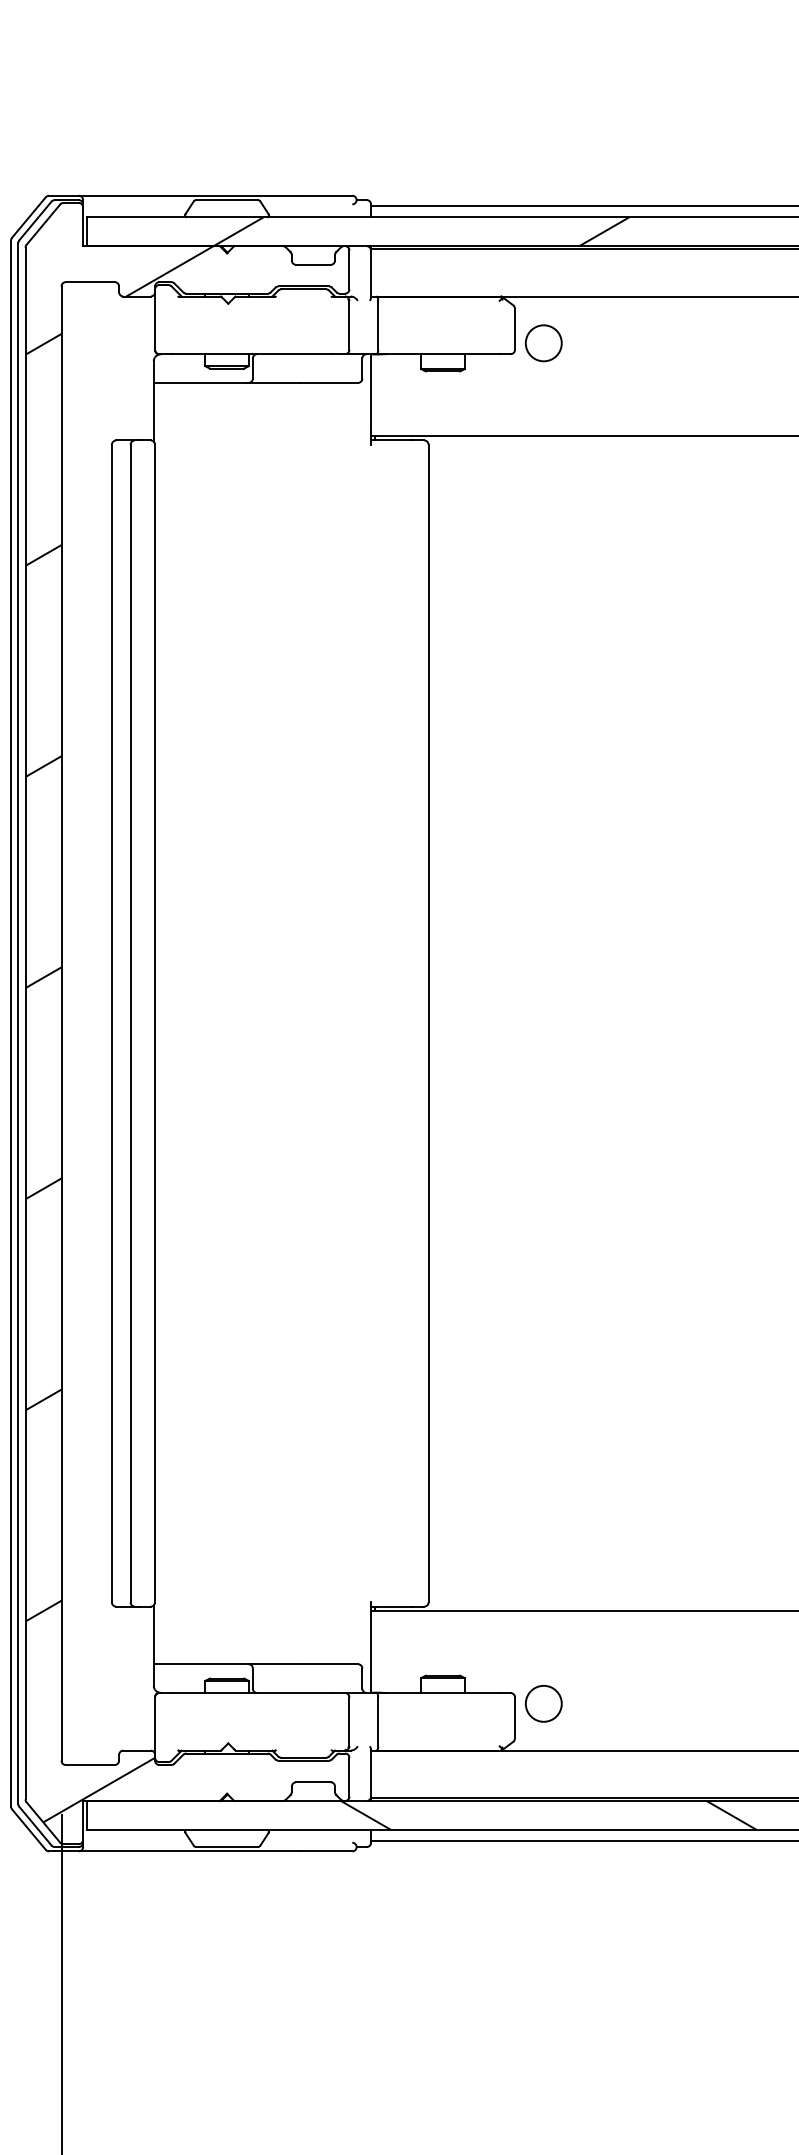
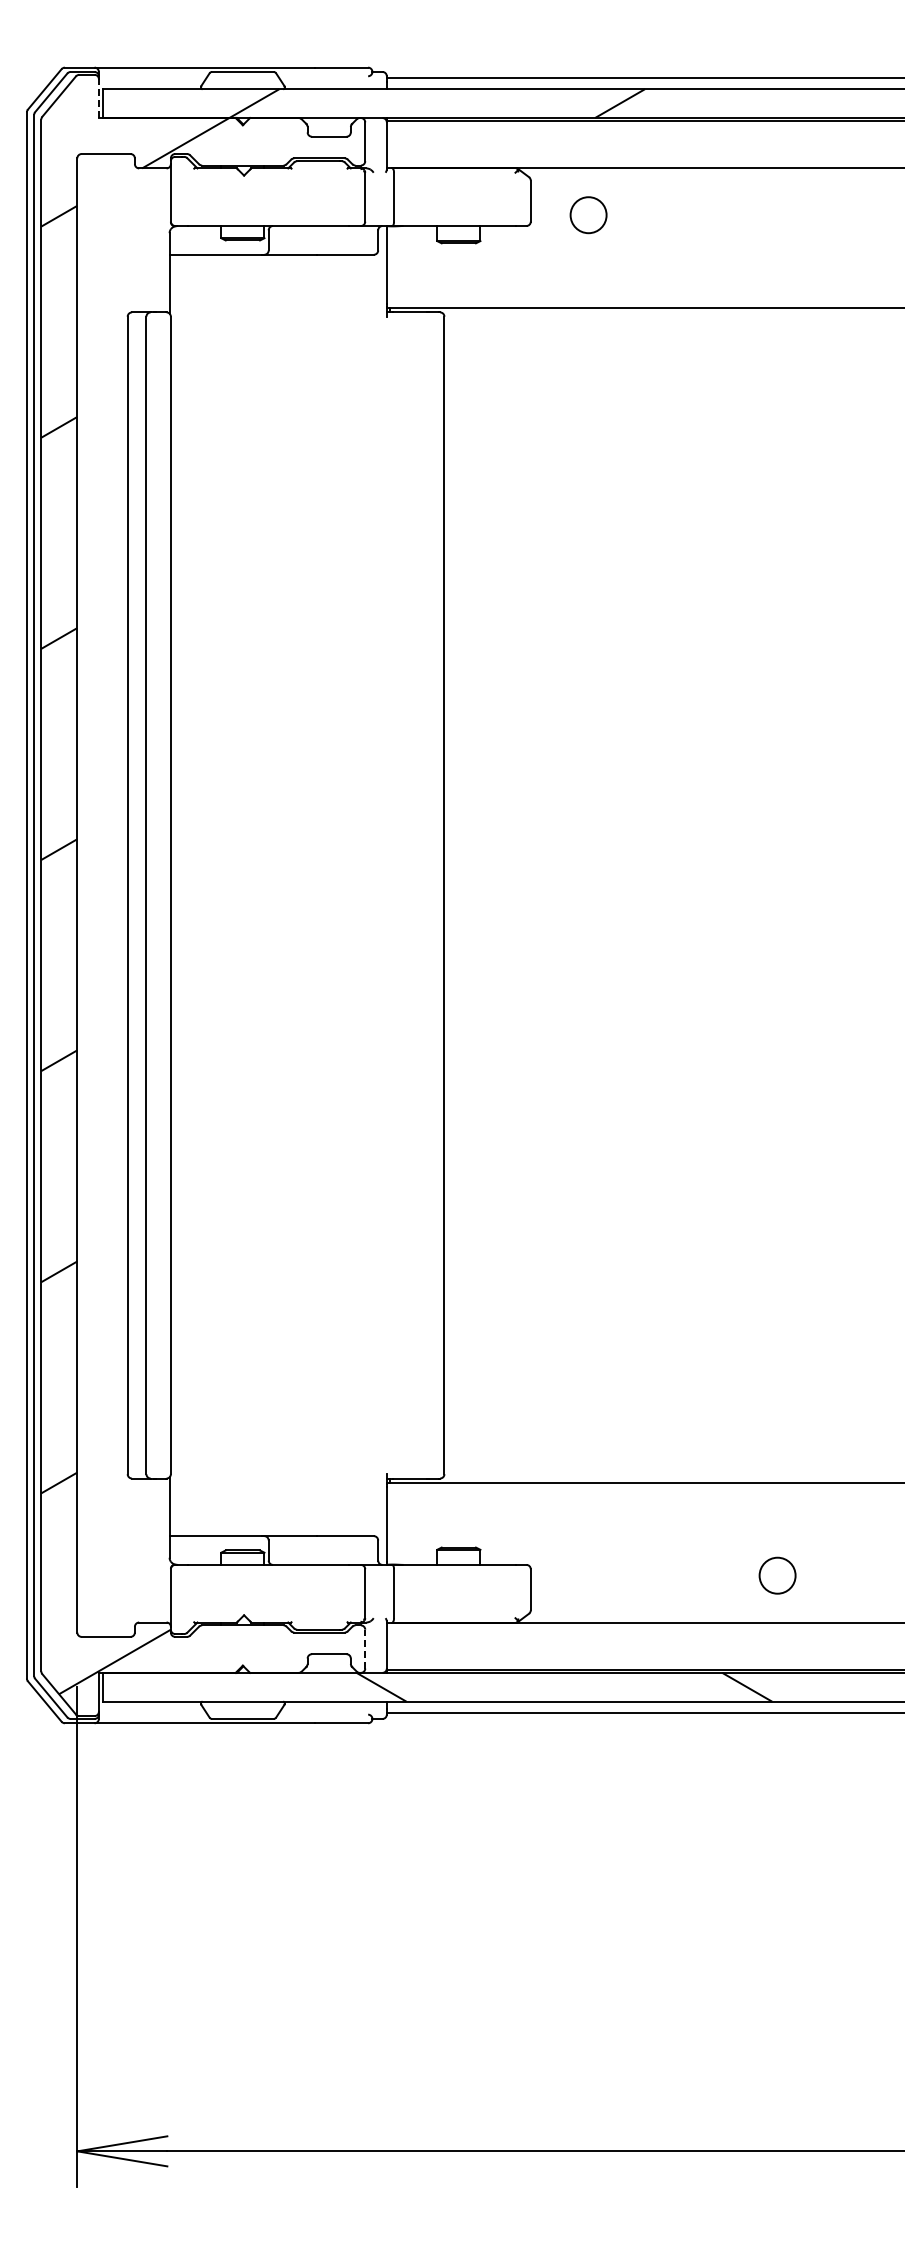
line: (82, 226) -> (98, 98), solid -> dashed
circle: (543, 343) -> (588, 215), moved
circle: (543, 1703) -> (777, 1575), moved
line: (349, 1776) -> (365, 1648), solid -> dashed

